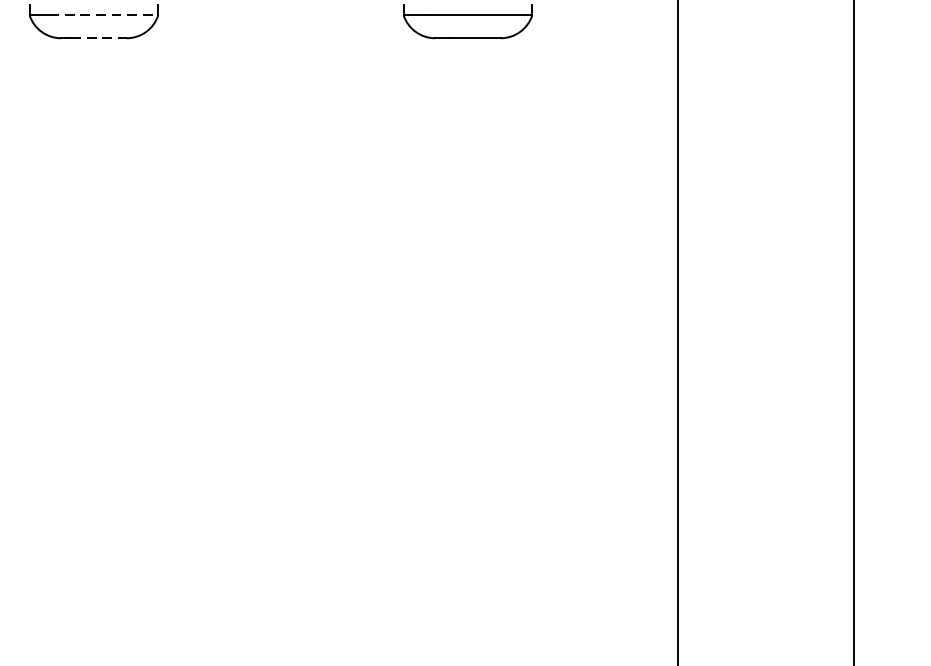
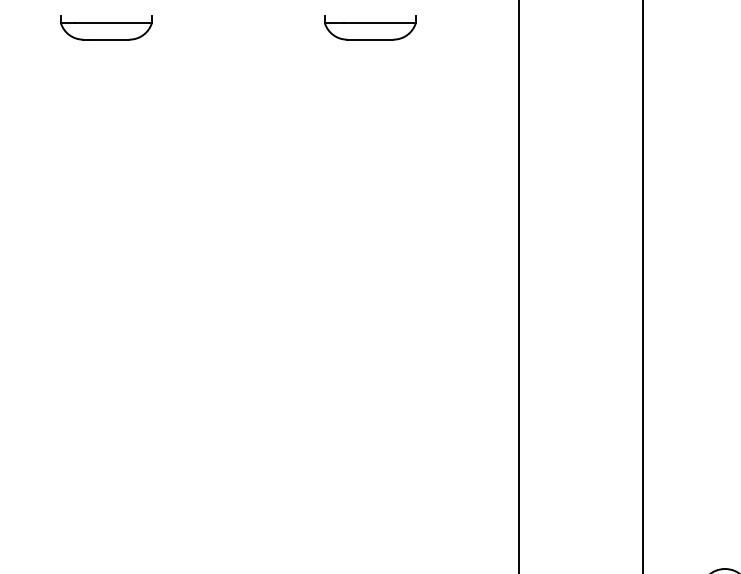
line: (104, 15) -> (113, 23), dashed -> solid
line: (98, 38) -> (109, 39), dashed -> solid

